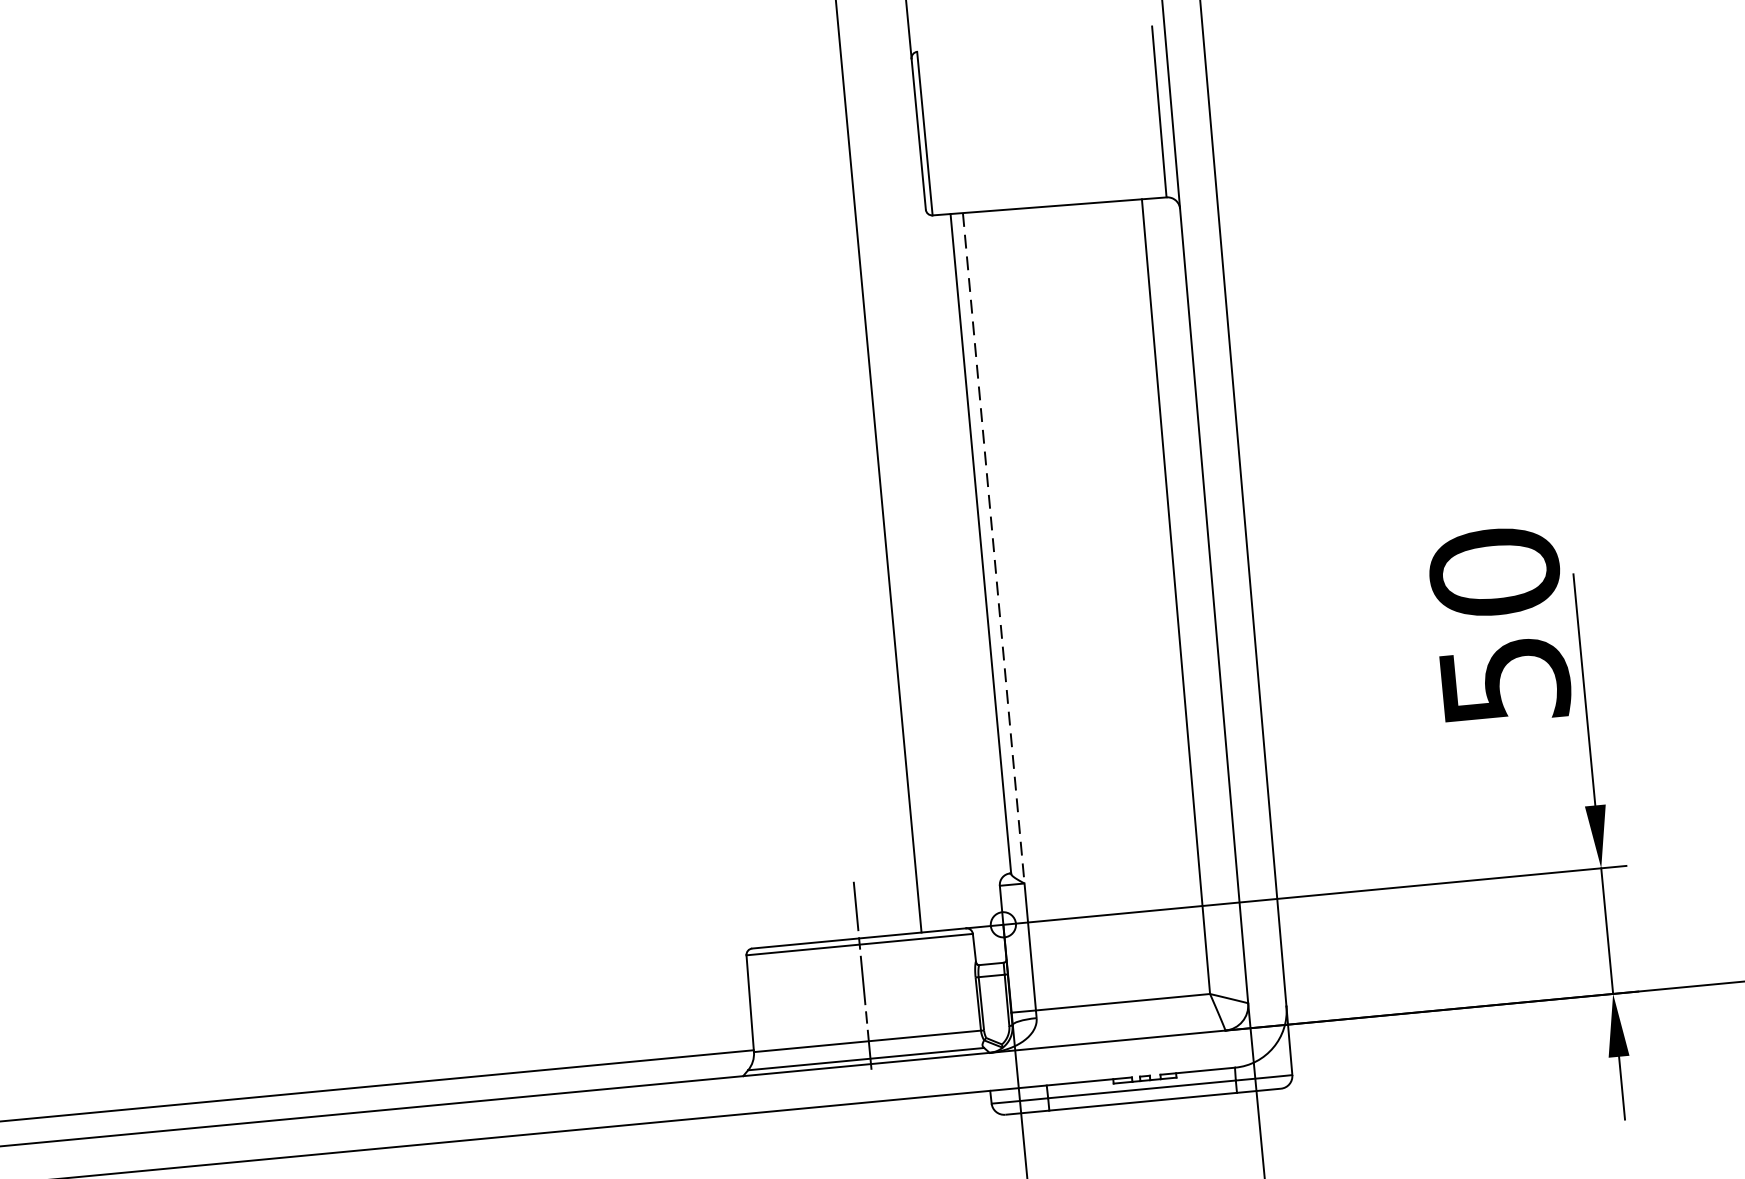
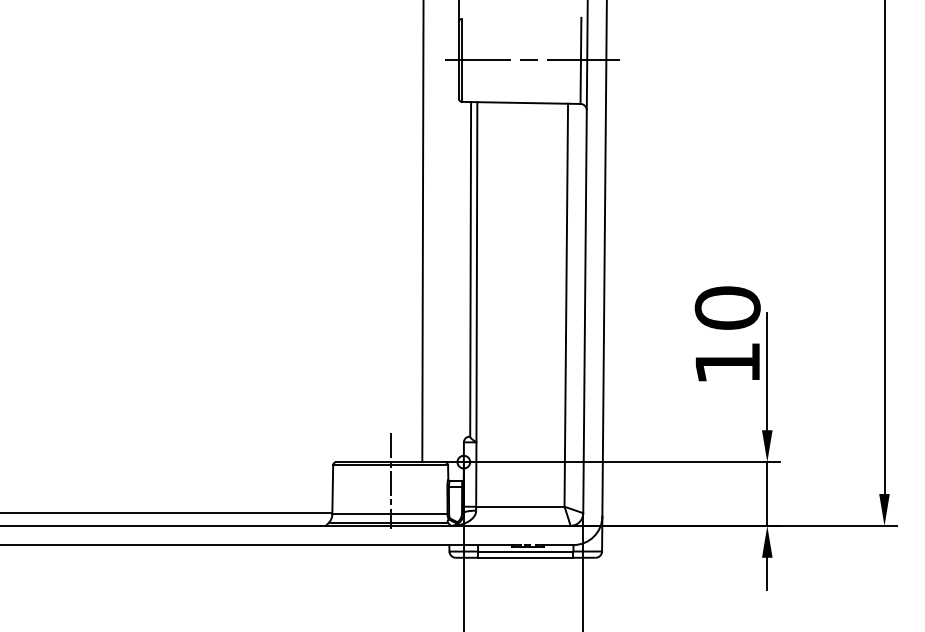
line: (1061, 120) -> (531, 60), added
line: (992, 548) -> (476, 272), dashed -> solid
text: (1504, 681) -> (727, 363), 50 -> 10

